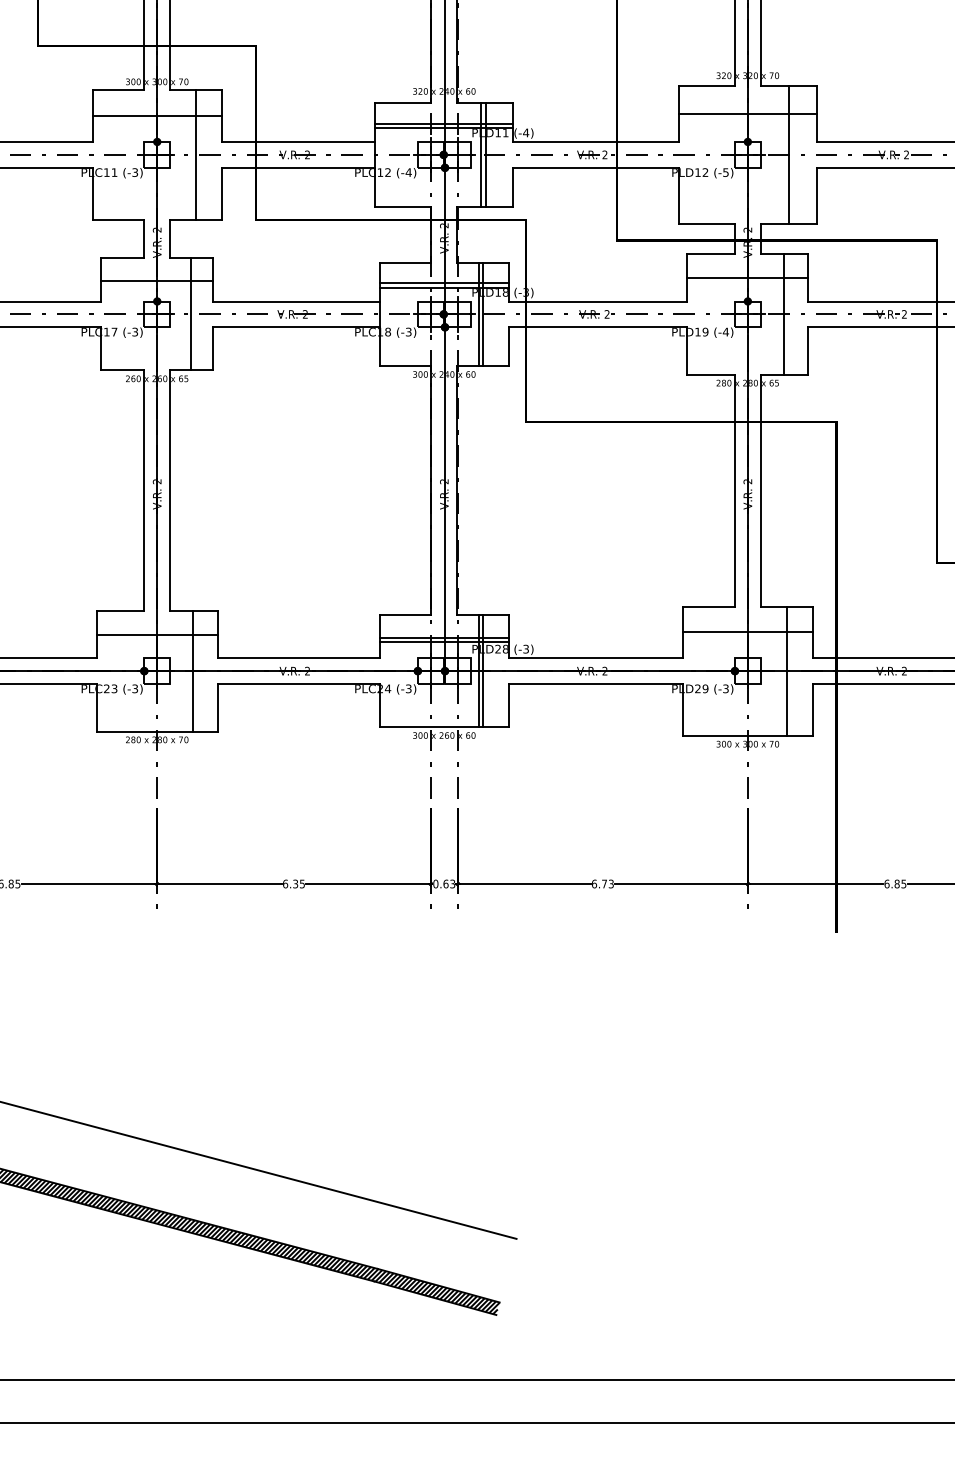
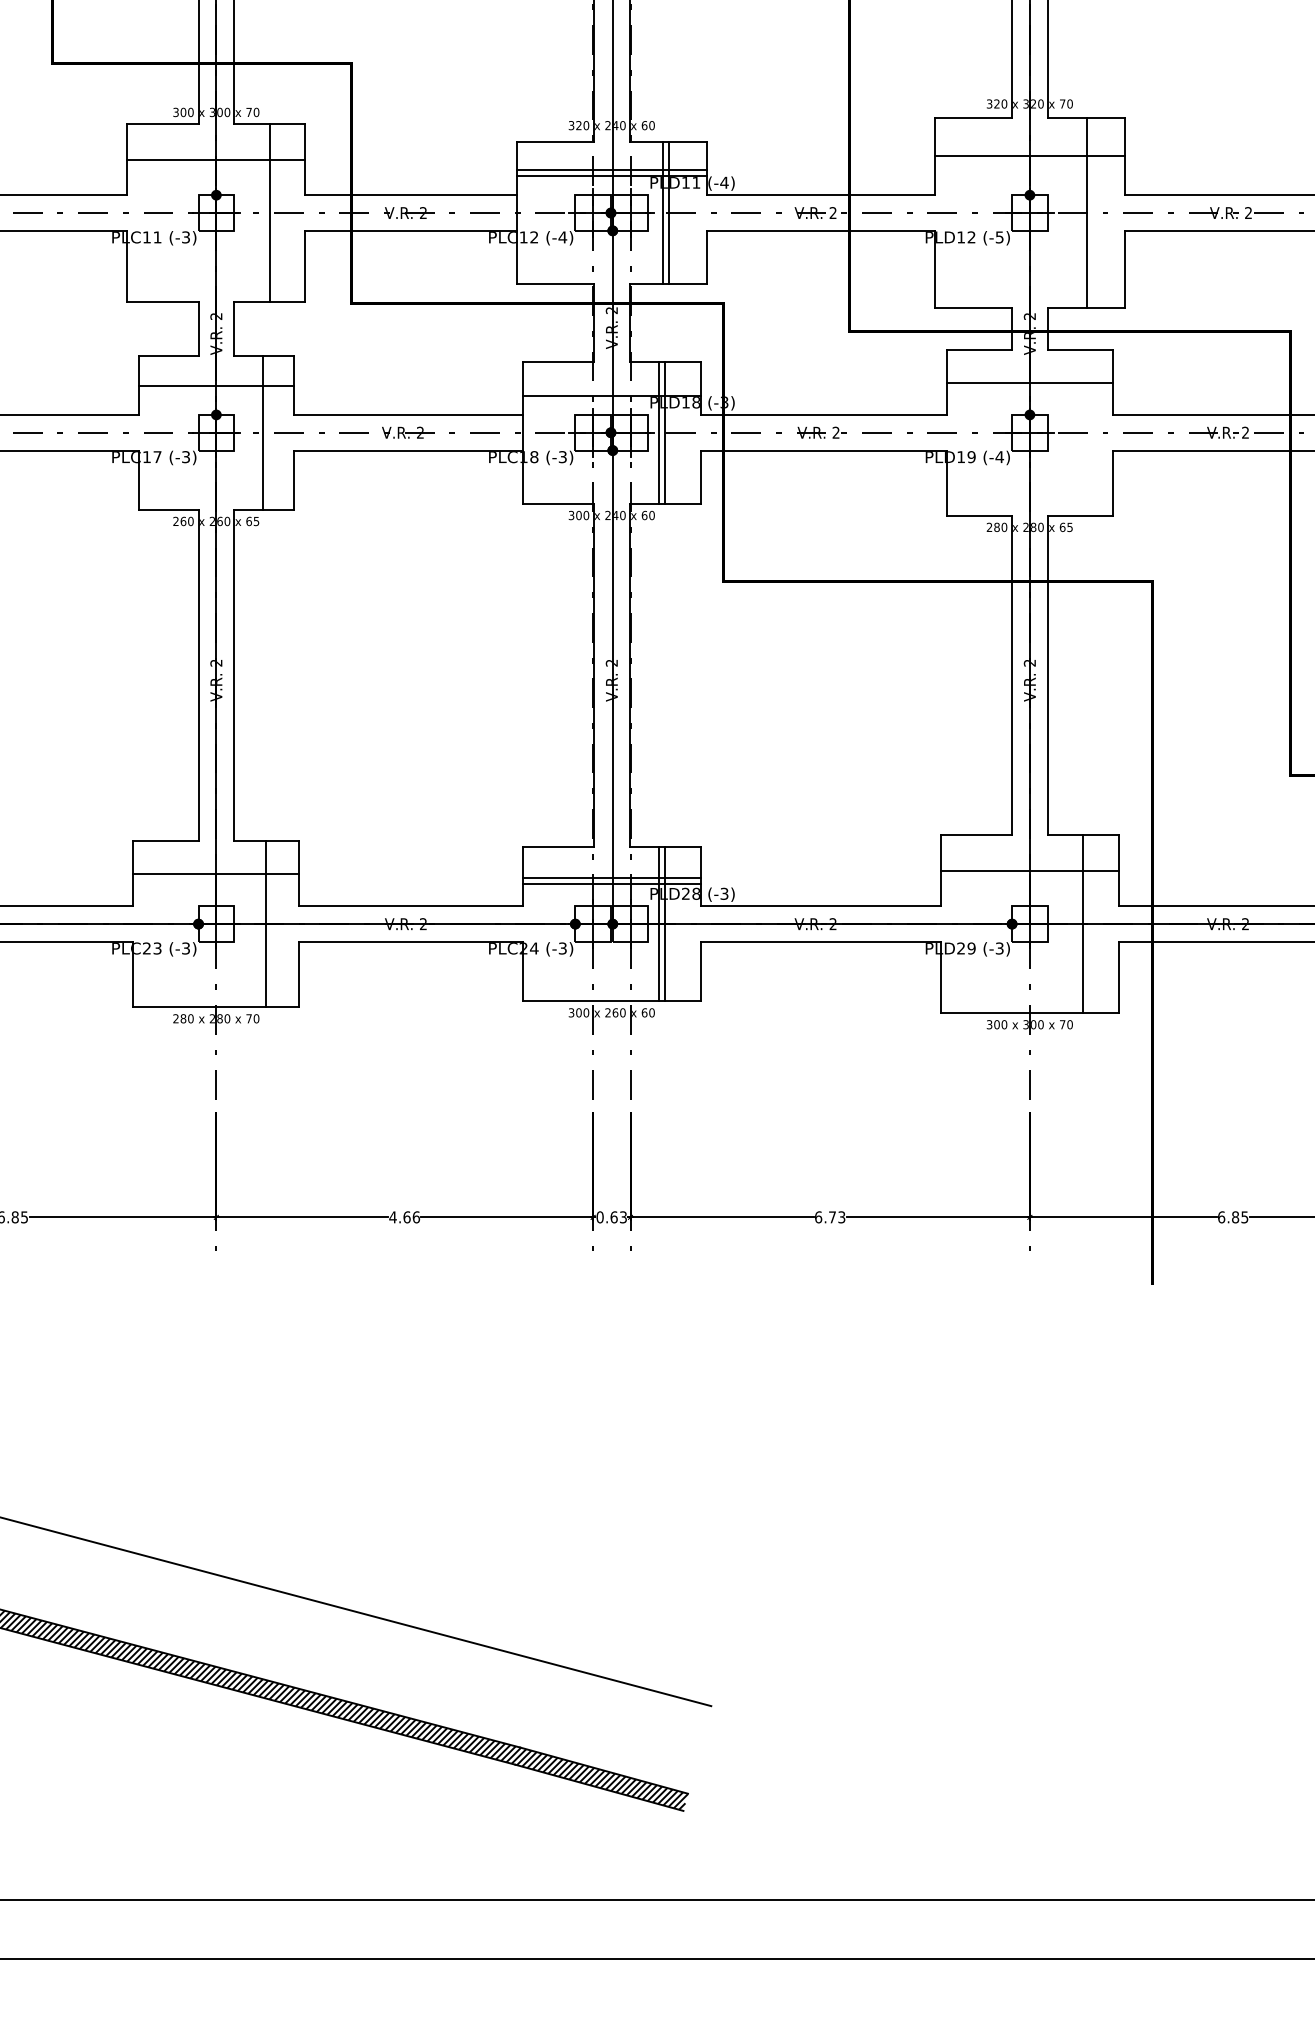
line: (444, 283) -> (611, 390), removed
line: (783, 314) -> (1079, 432), removed
text: (293, 884) -> (404, 1217), 6.35 -> 4.66

